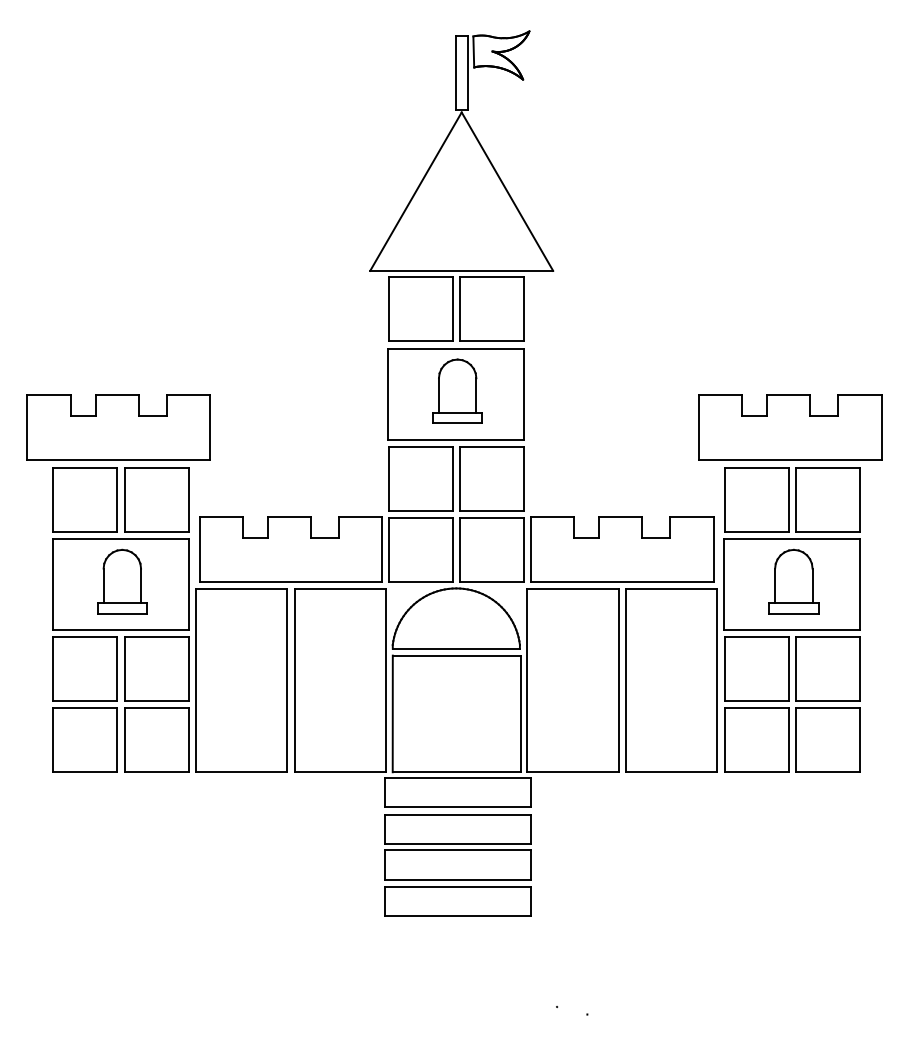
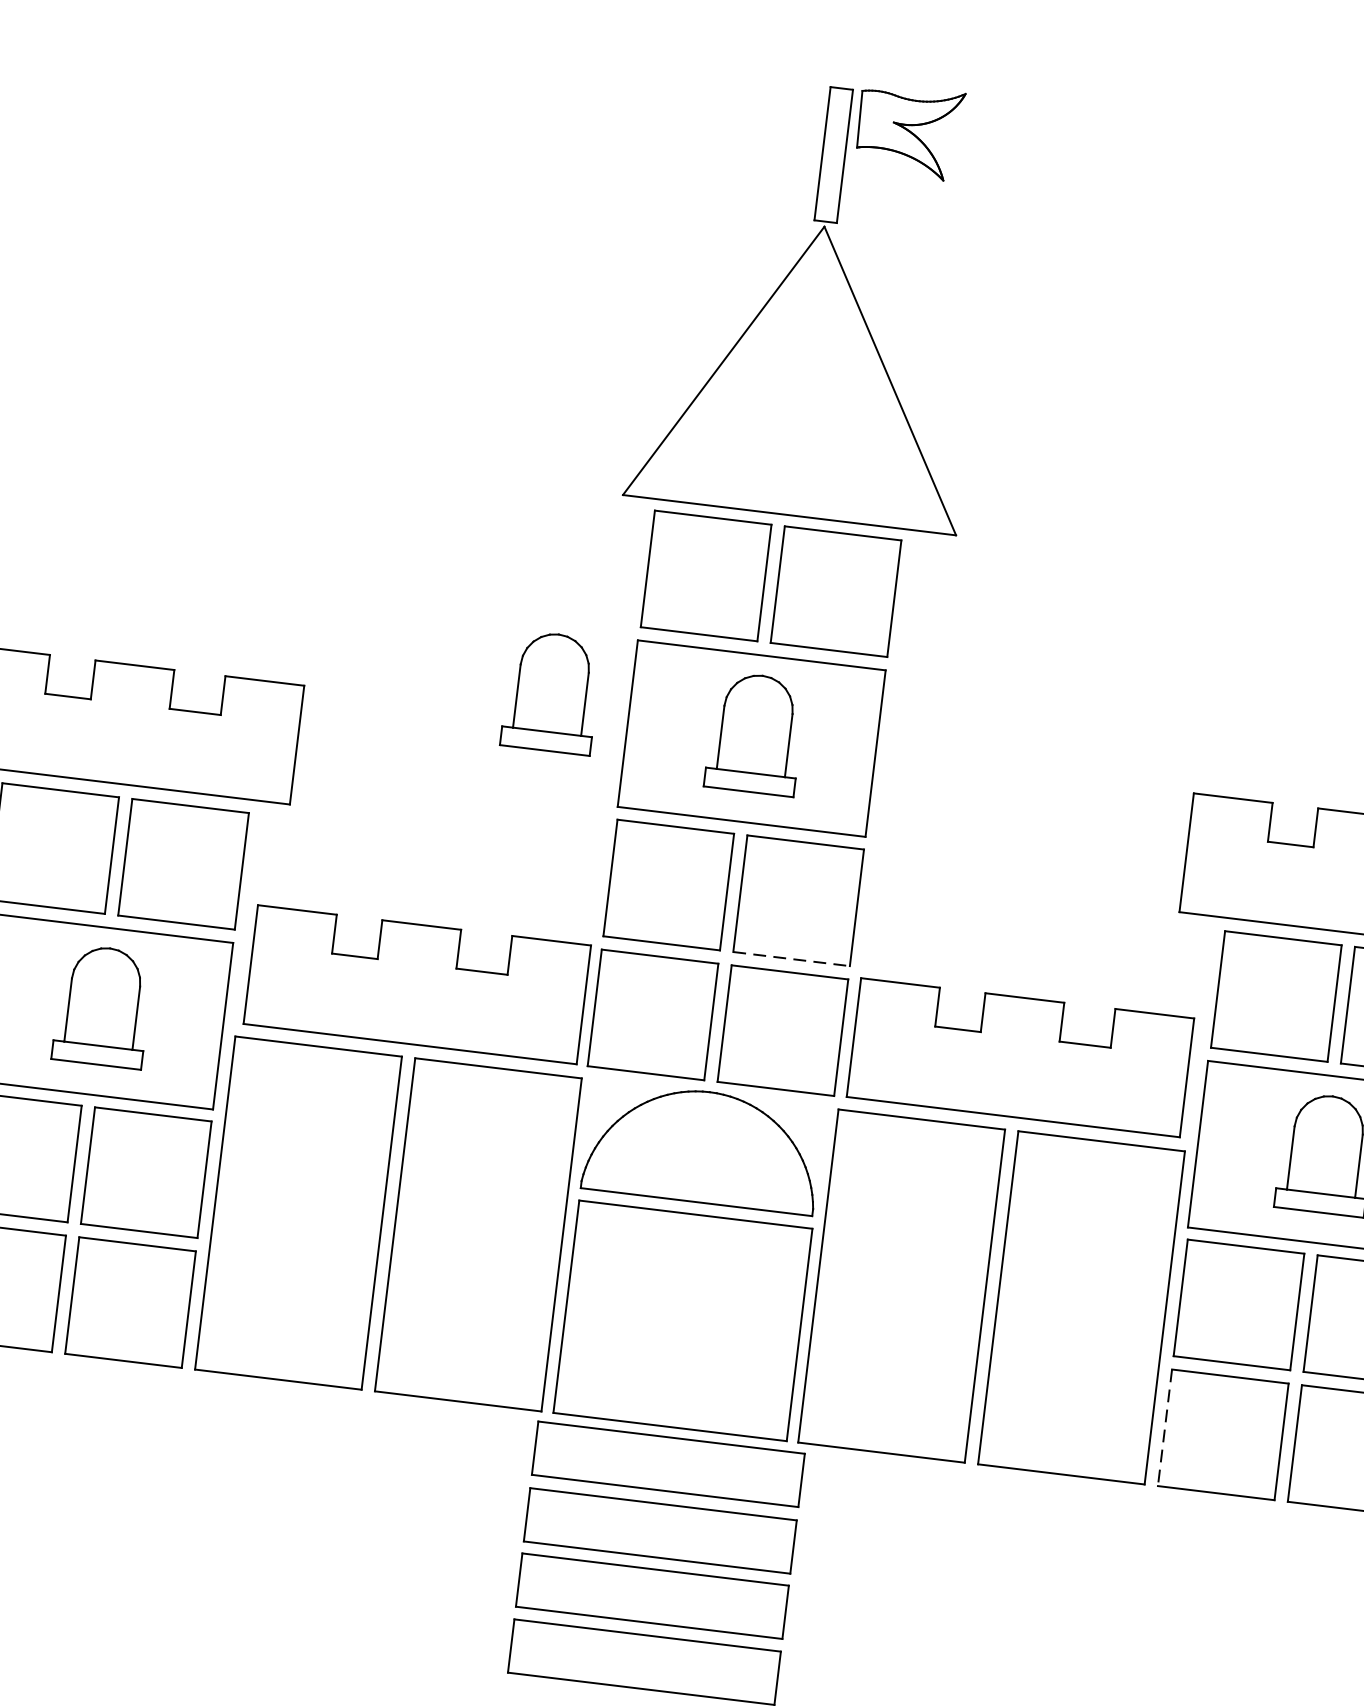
part: (344, 381) -> (551, 690), added
line: (492, 511) -> (792, 960), solid -> dashed
line: (724, 740) -> (1164, 1428), solid -> dashed

